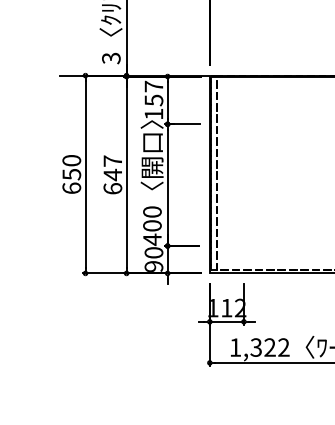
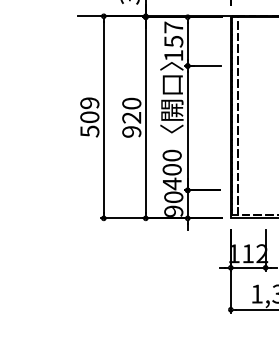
text: (71, 174) -> (89, 117), 650 -> 509
text: (112, 174) -> (131, 117), 647 -> 920

